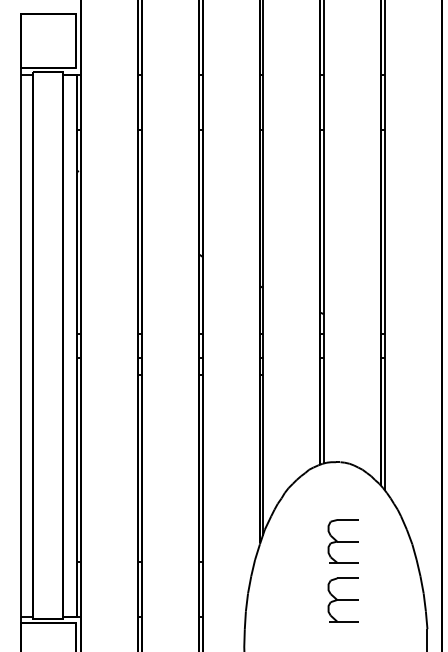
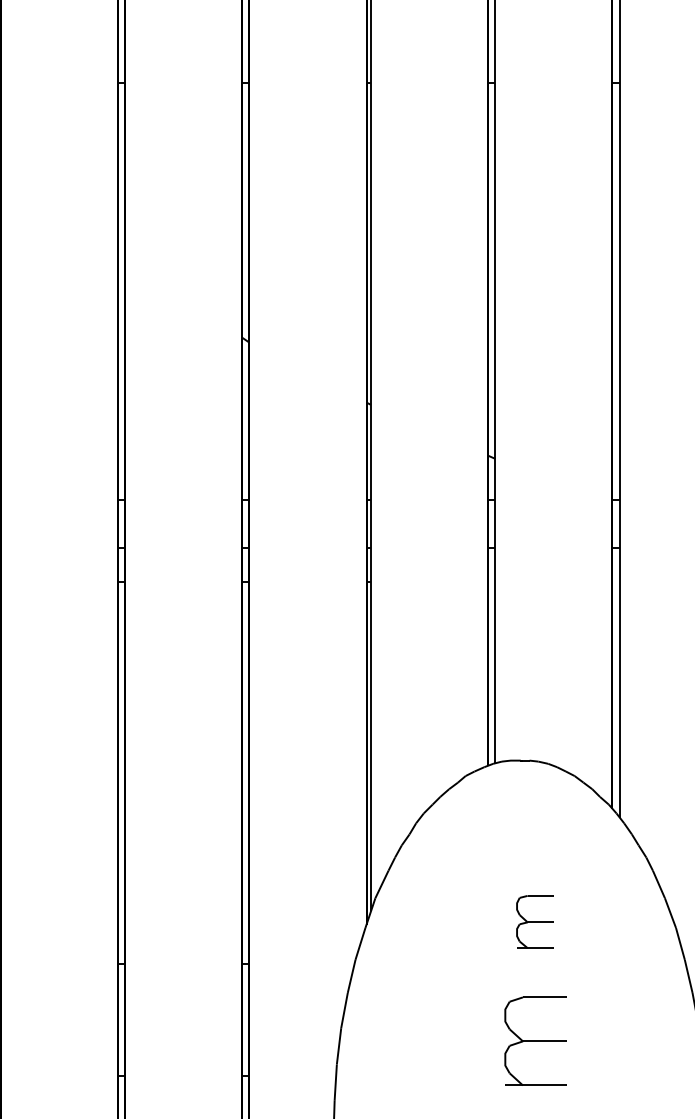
part: (342, 541) -> (533, 922), size x0.6

